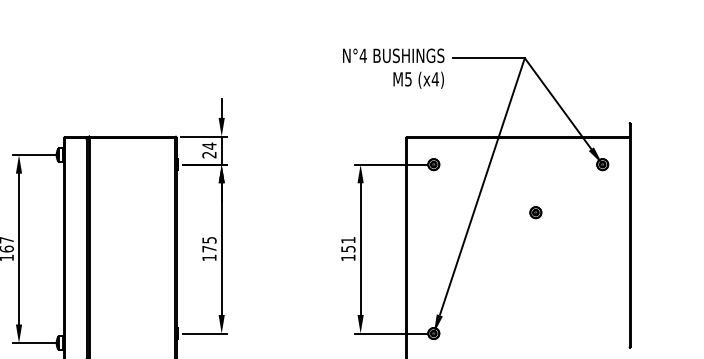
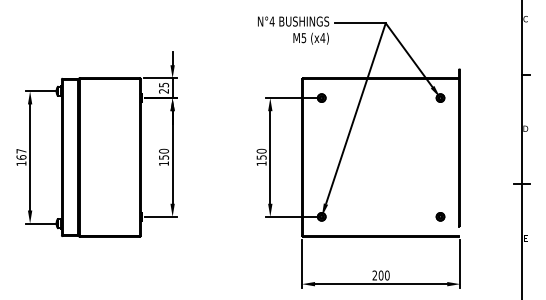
text: (210, 145) -> (164, 84), 24 -> 25
part: (535, 212) -> (440, 216), moved
text: (348, 239) -> (261, 150), 151 -> 150
text: (210, 243) -> (164, 153), 175 -> 150

